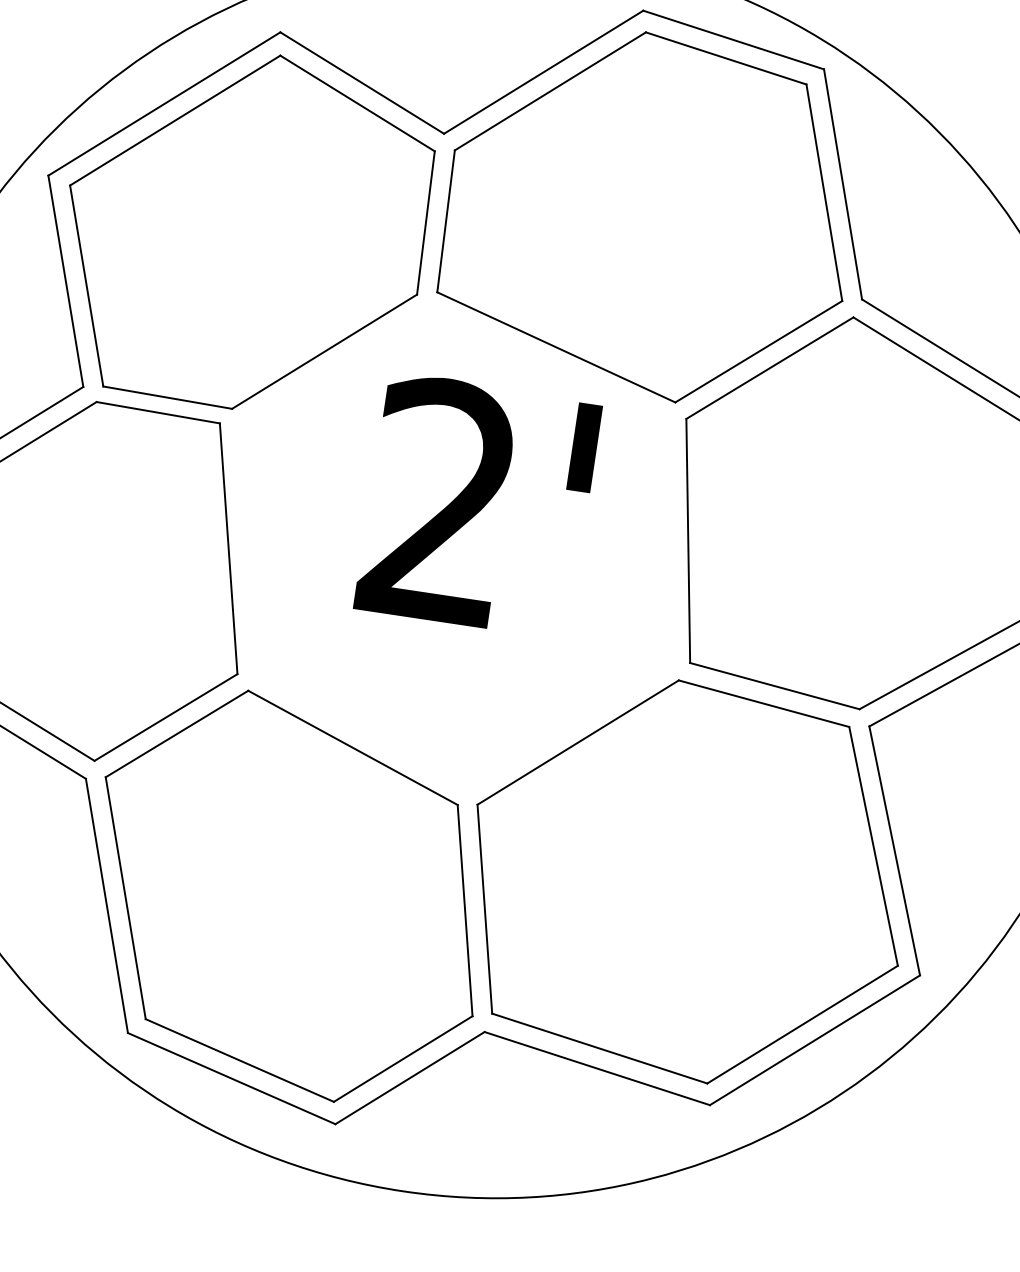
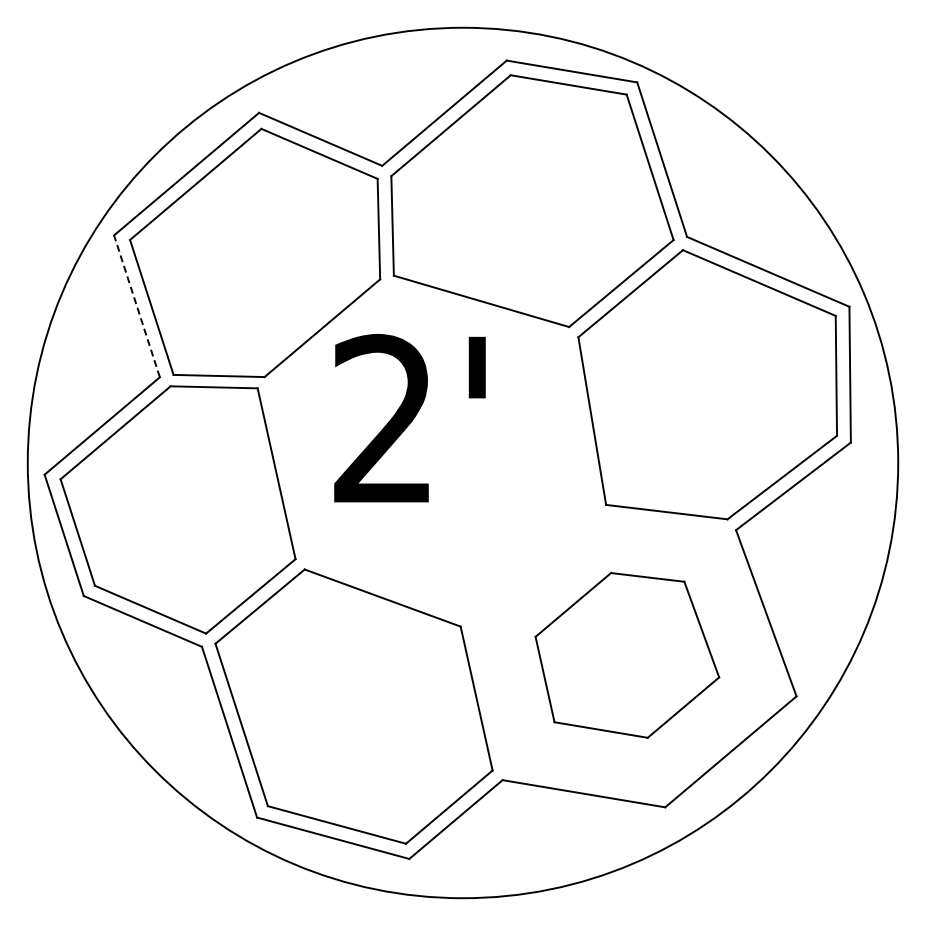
line: (65, 281) -> (136, 306), solid -> dashed
text: (477, 504) -> (409, 417), moved
part: (688, 881) -> (627, 655), size x0.6

